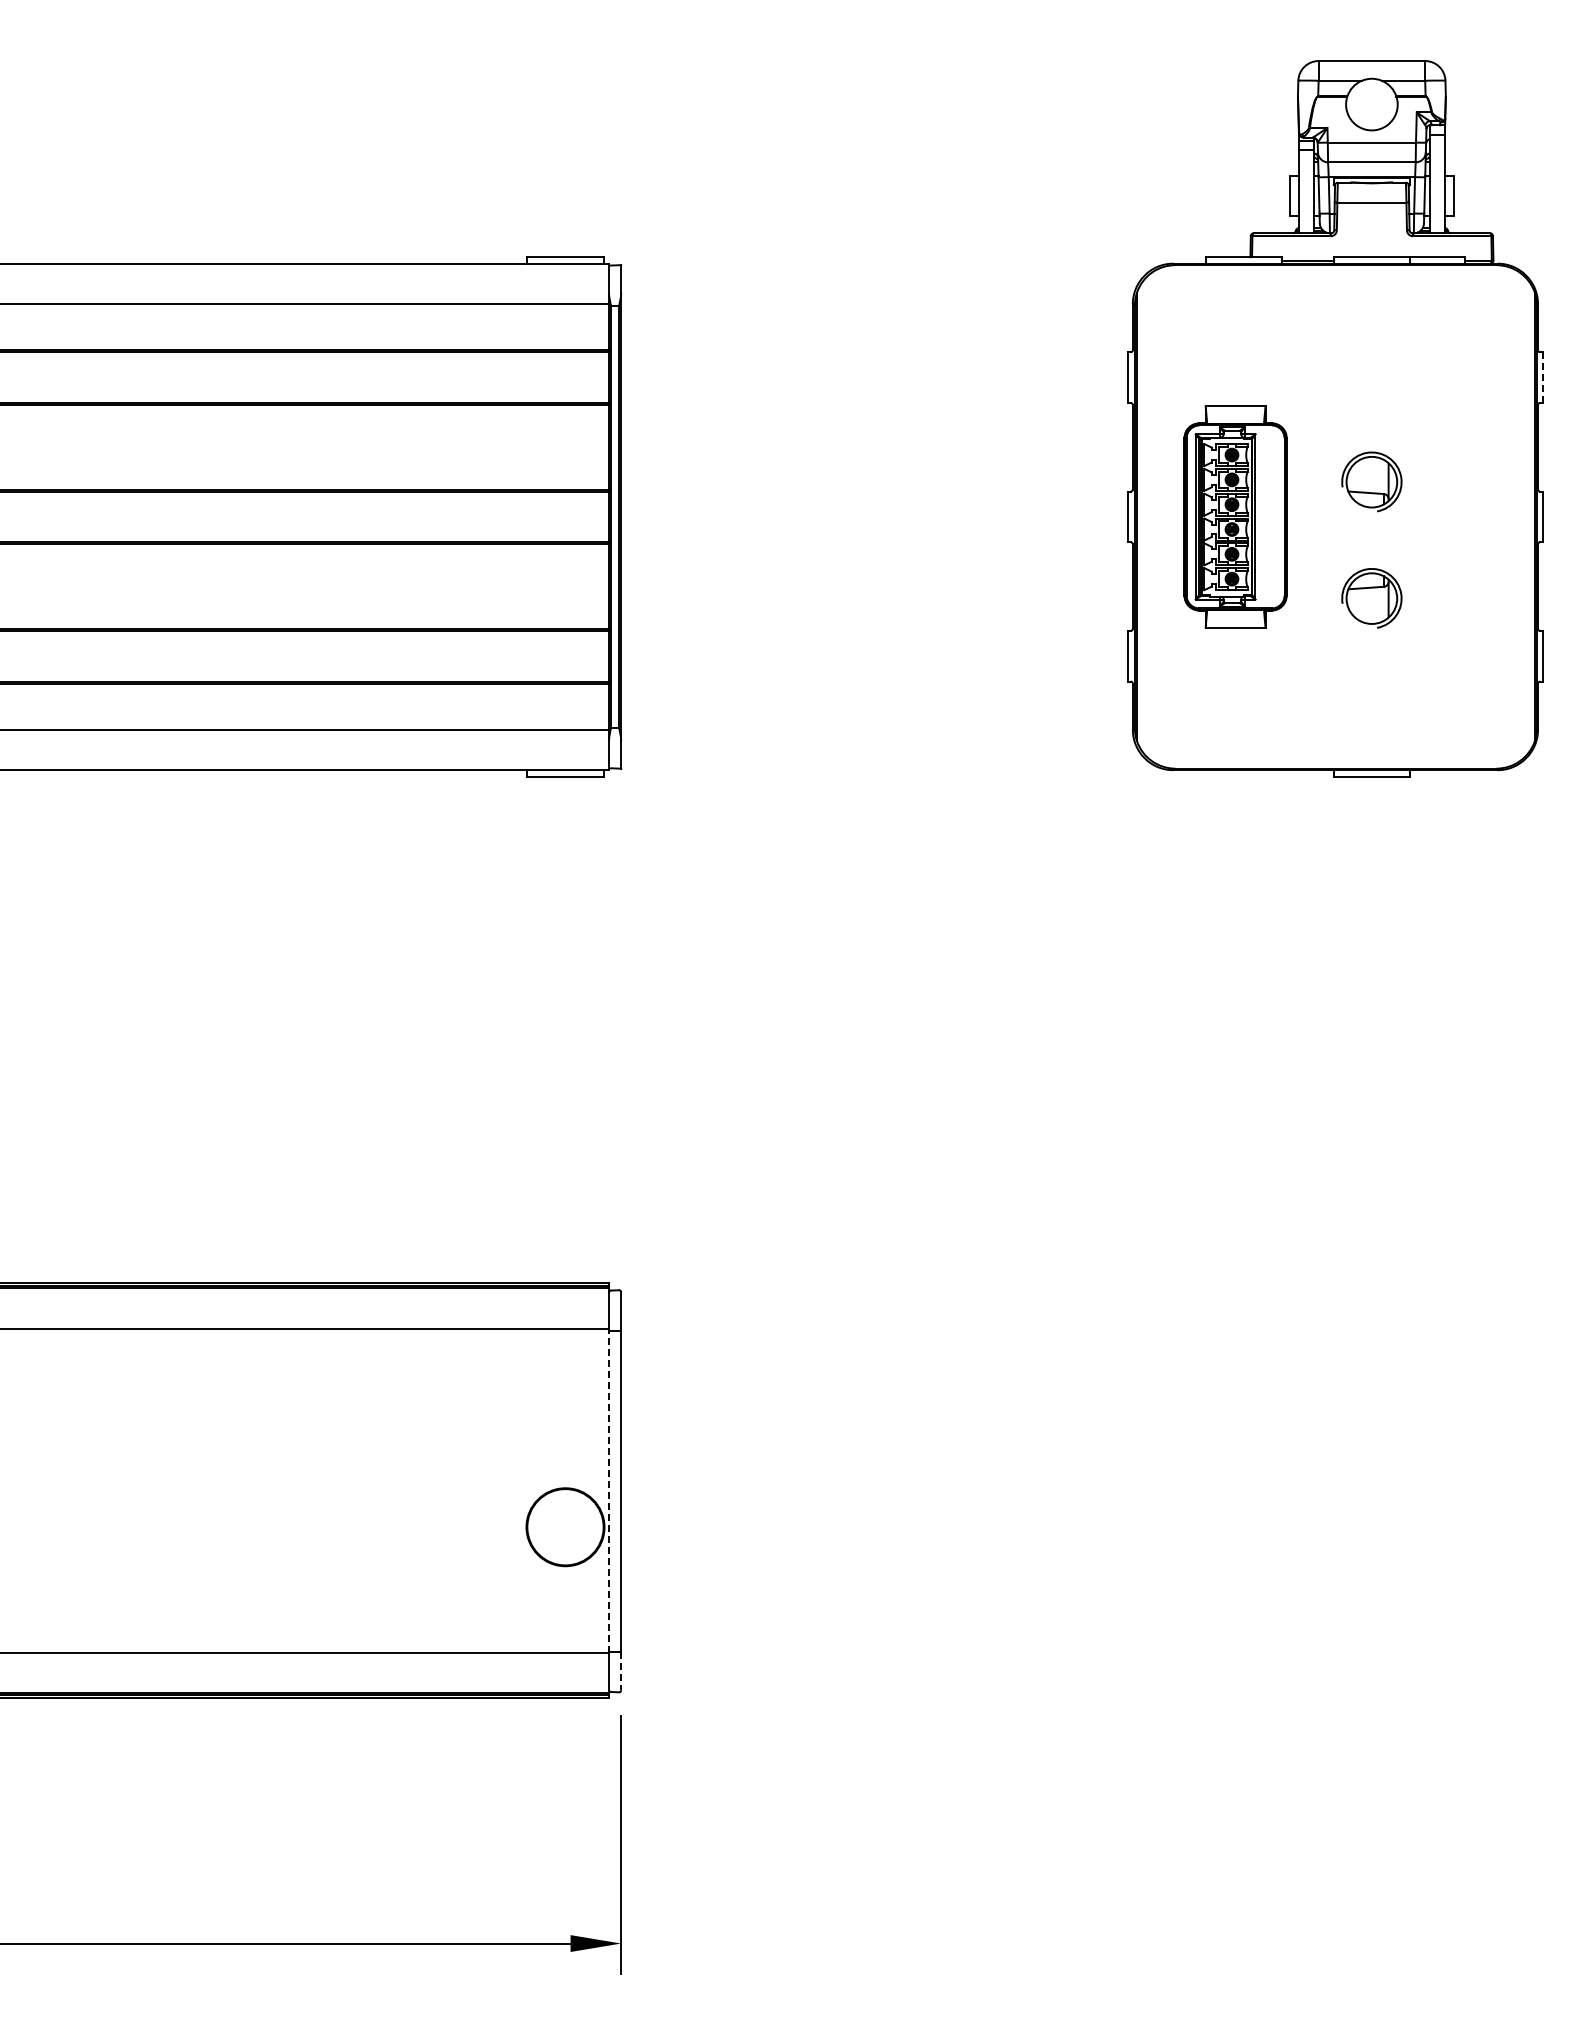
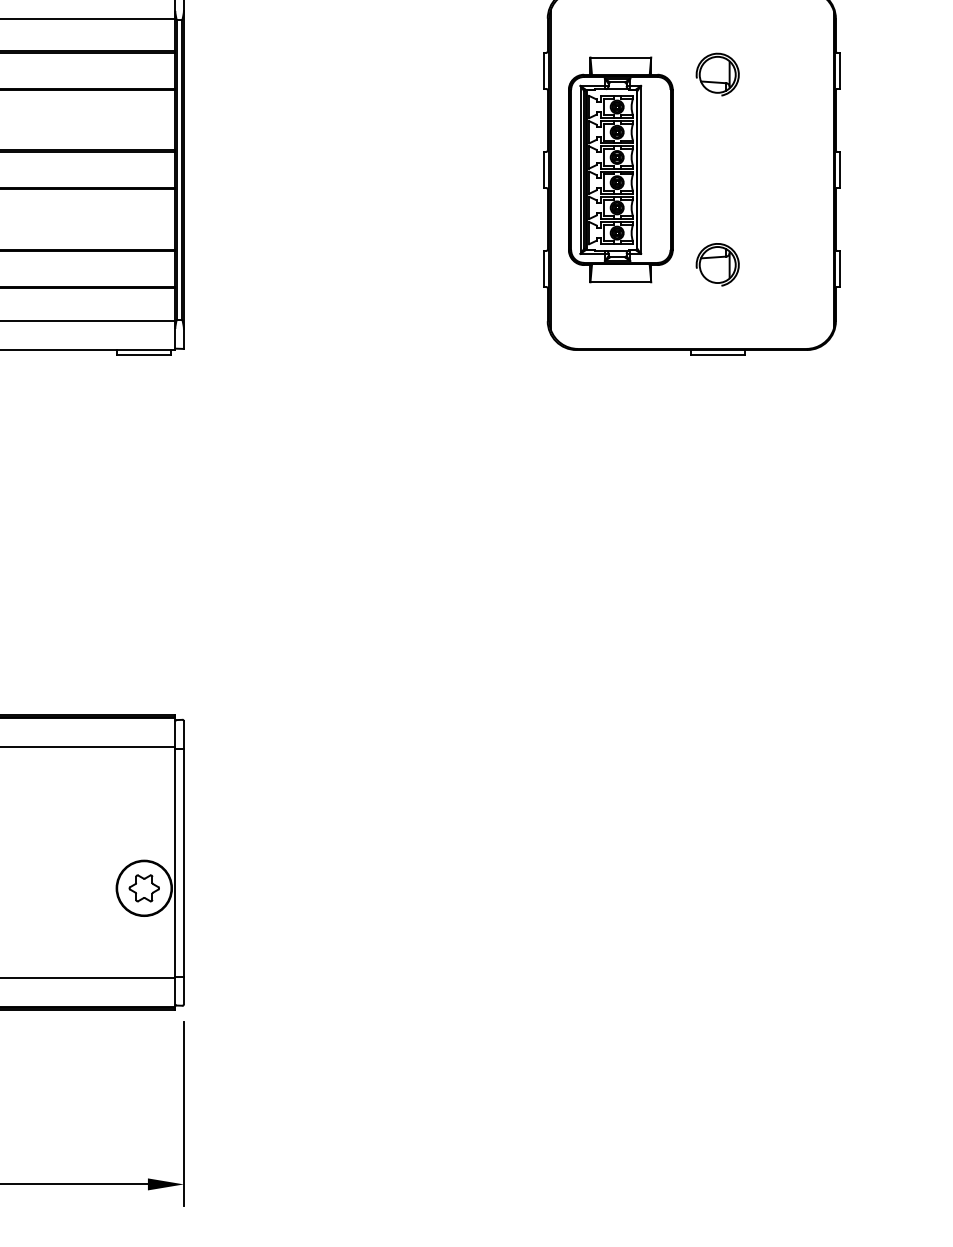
line: (1543, 377) -> (839, 70), dashed -> solid
part: (1371, 481) -> (717, 74), moved
part: (1235, 516) -> (620, 169), size x1.43
part: (1371, 598) -> (717, 264), moved
line: (609, 1490) -> (175, 862), dashed -> solid
part: (565, 1527) -> (144, 888), added
line: (621, 1671) -> (184, 990), dashed -> solid

